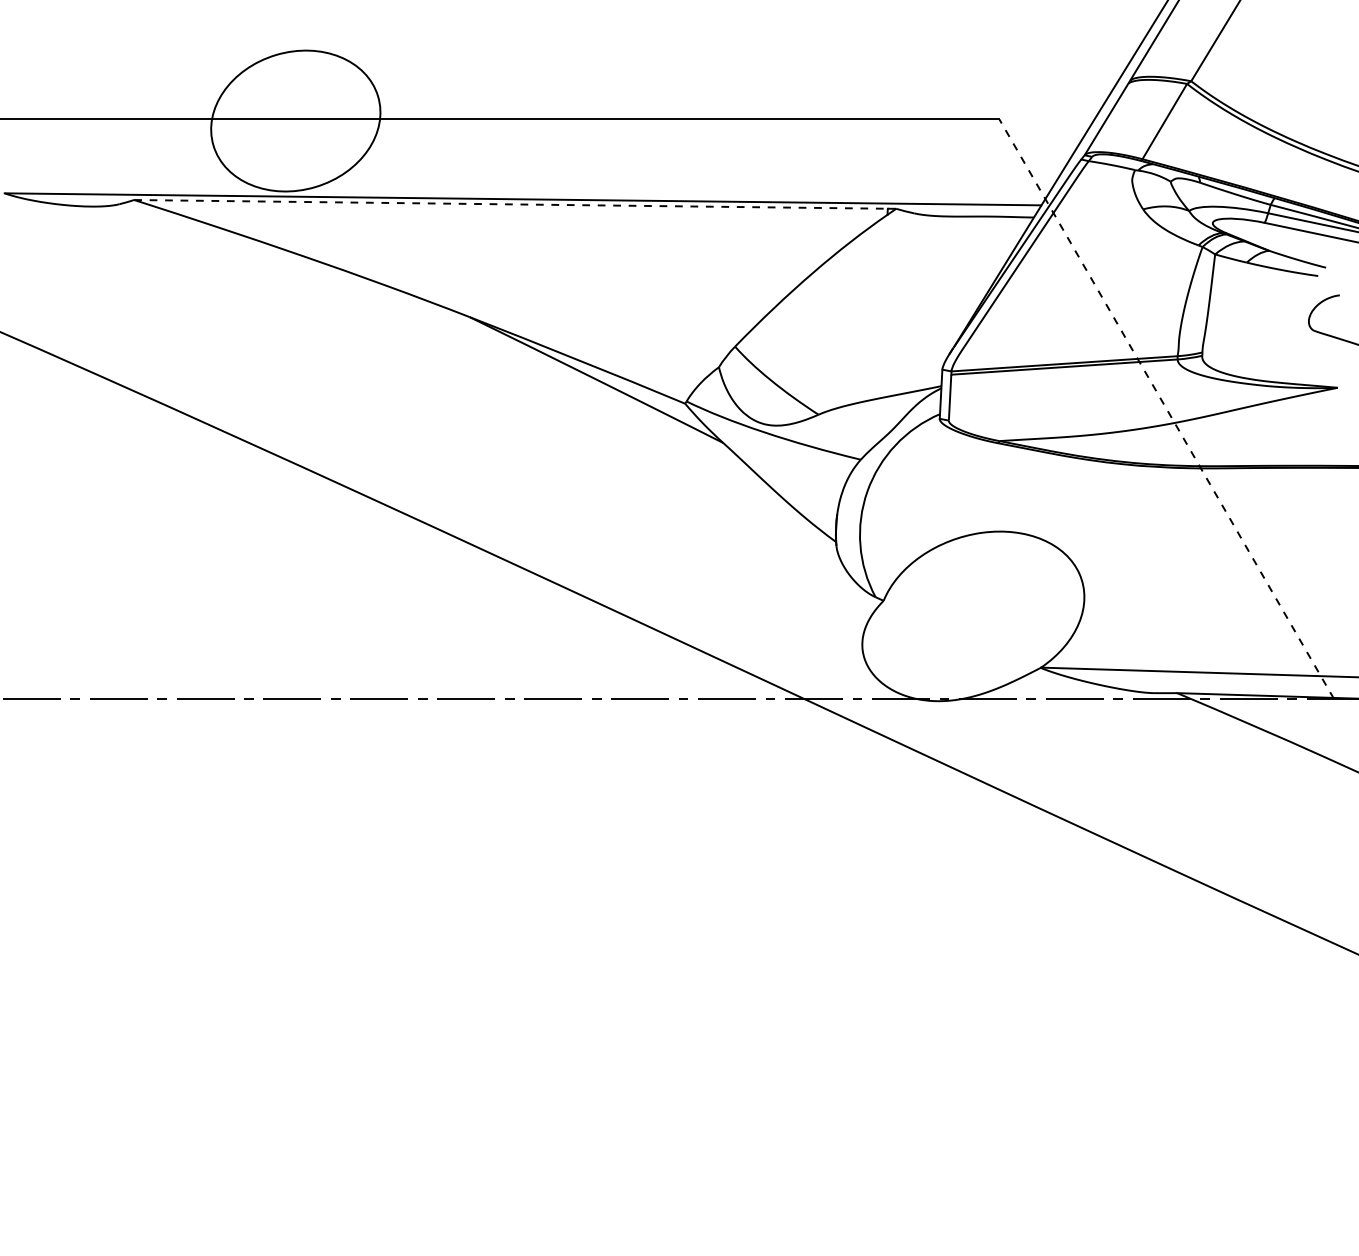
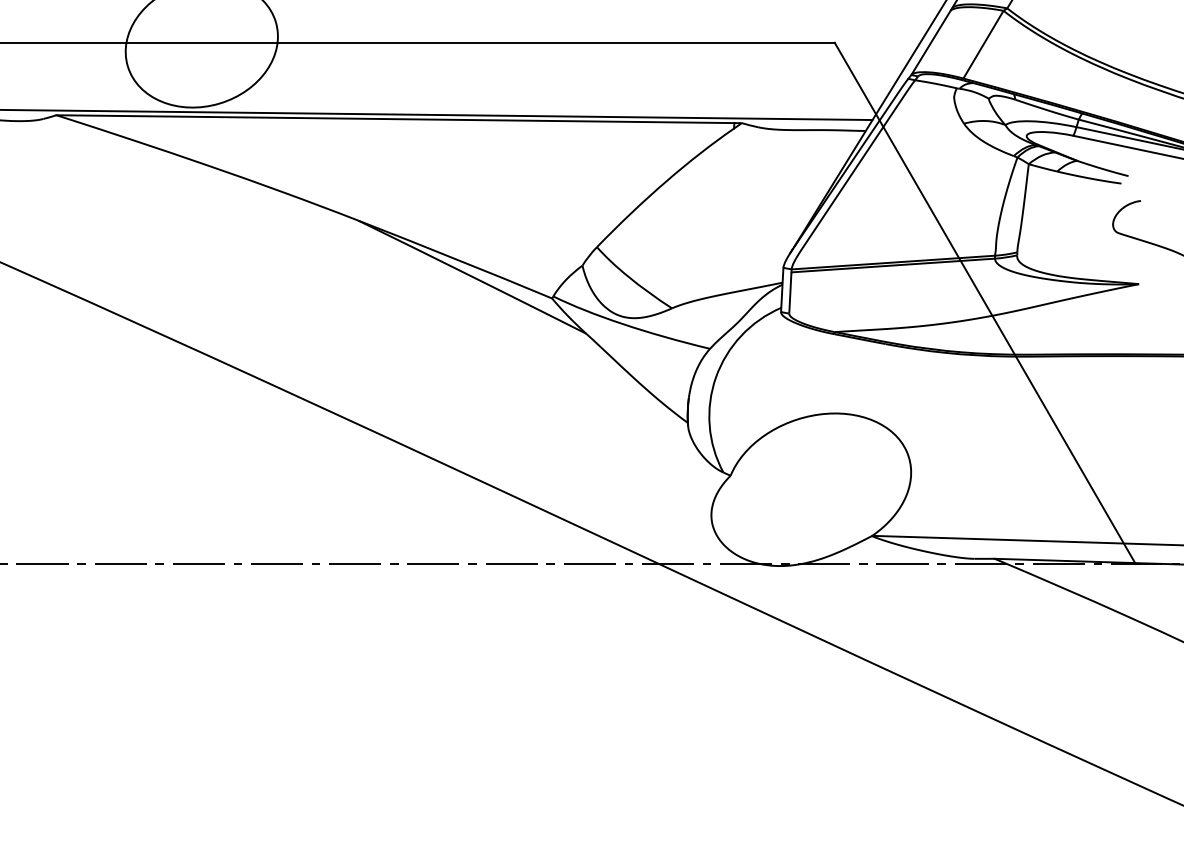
line: (511, 204) -> (395, 119), dashed -> solid
line: (1166, 409) -> (985, 303), dashed -> solid

